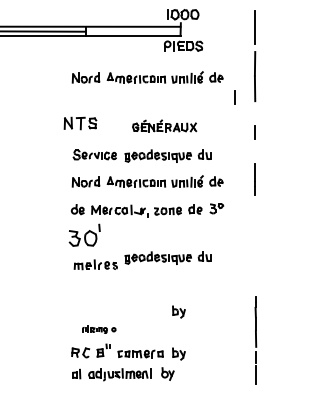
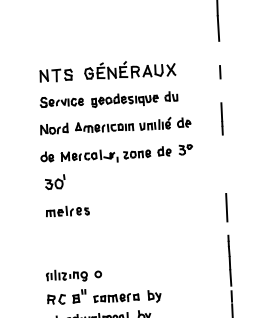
part: (147, 77) -> (110, 22), removed
line: (234, 97) -> (198, 38), removed
part: (80, 123) -> (56, 75), moved
part: (164, 125) -> (129, 69), size x1.43
part: (84, 234) -> (55, 181), size x0.62
part: (167, 257) -> (138, 200), removed
line: (255, 268) -> (227, 207), added
part: (178, 311) -> (152, 253), removed
part: (99, 329) -> (74, 275), size x1.67

